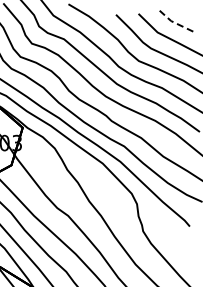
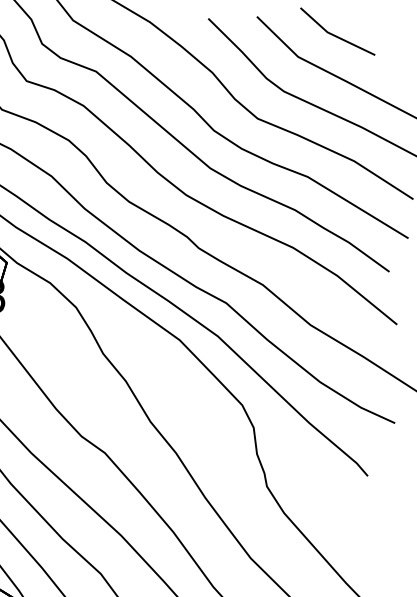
line: (173, 22) -> (332, 35), dashed -> solid

